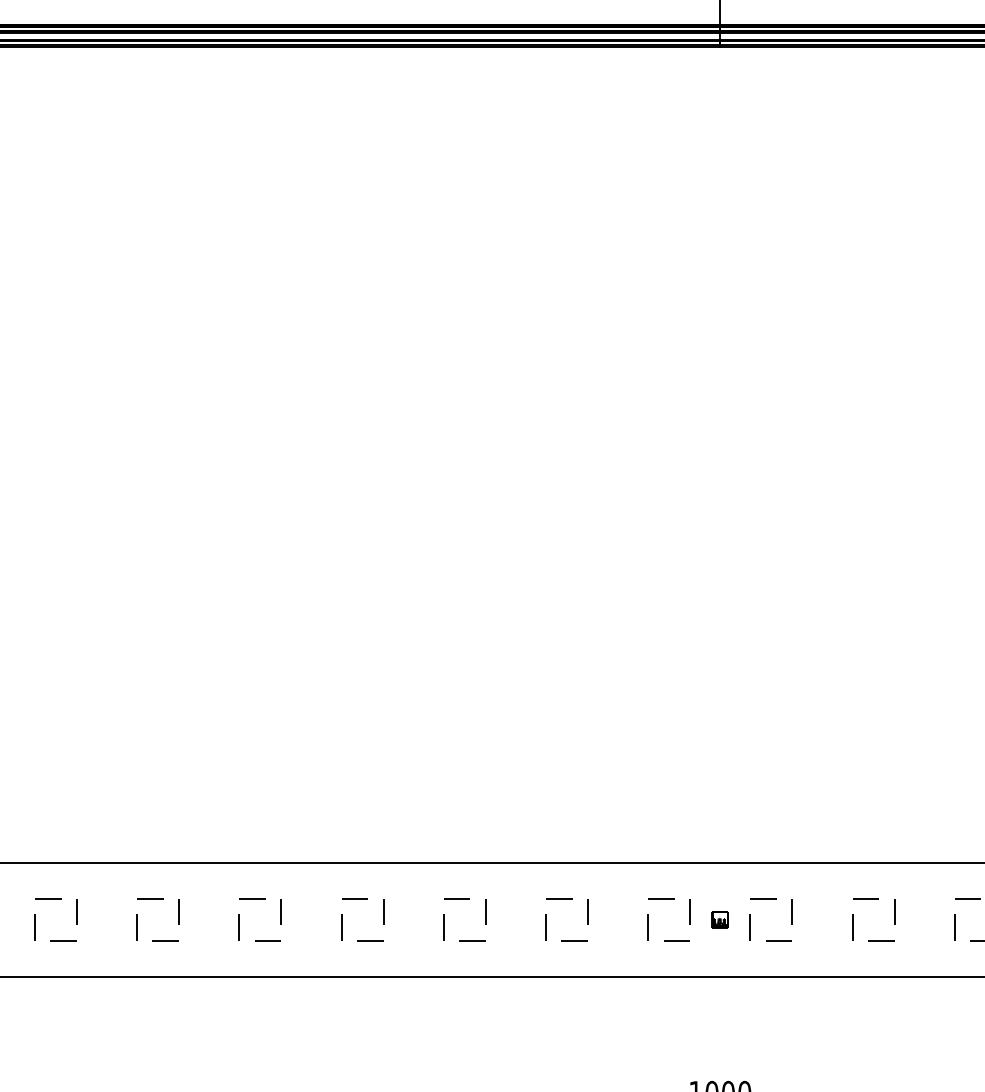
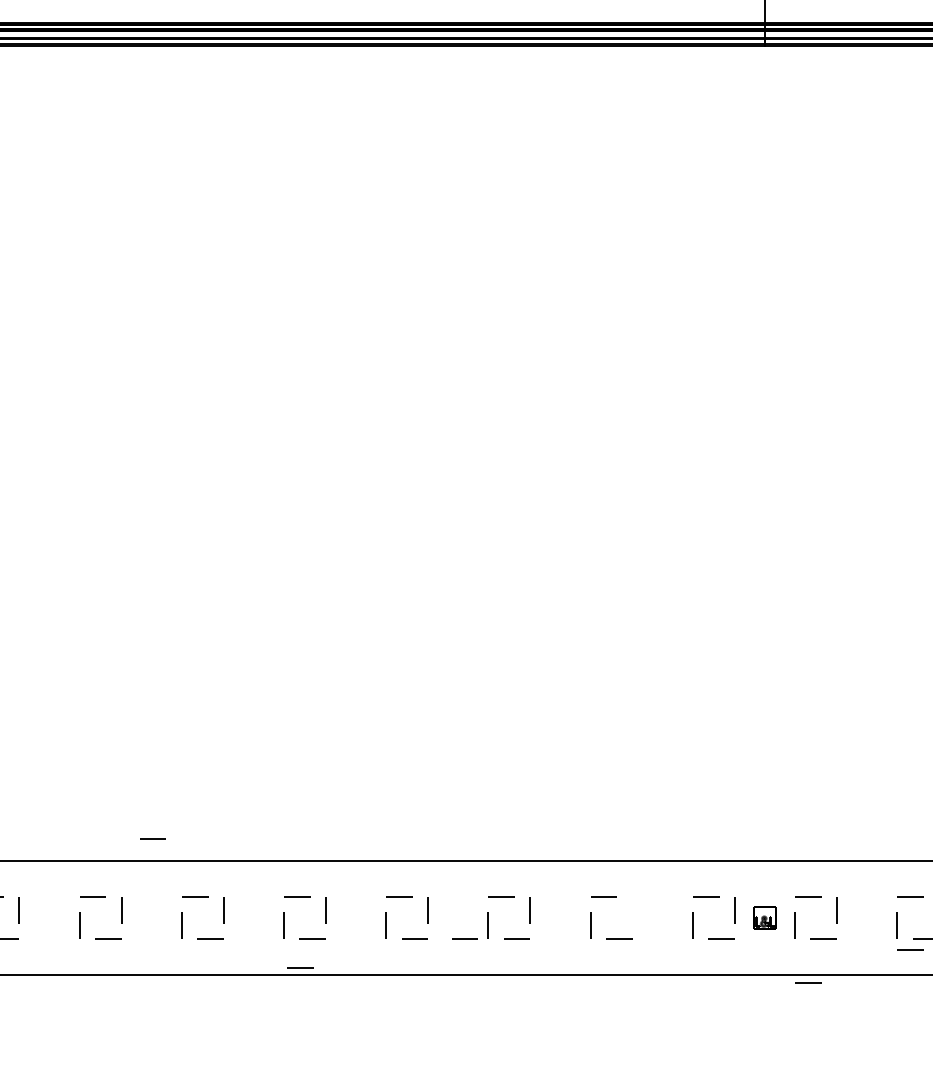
line: (108, 840) -> (153, 838), added
line: (587, 911) -> (632, 909), removed
part: (719, 919) -> (764, 917), size x1.4
line: (420, 940) -> (465, 938), added
line: (865, 951) -> (910, 949), added
line: (255, 969) -> (300, 967), added
line: (763, 984) -> (808, 982), added

